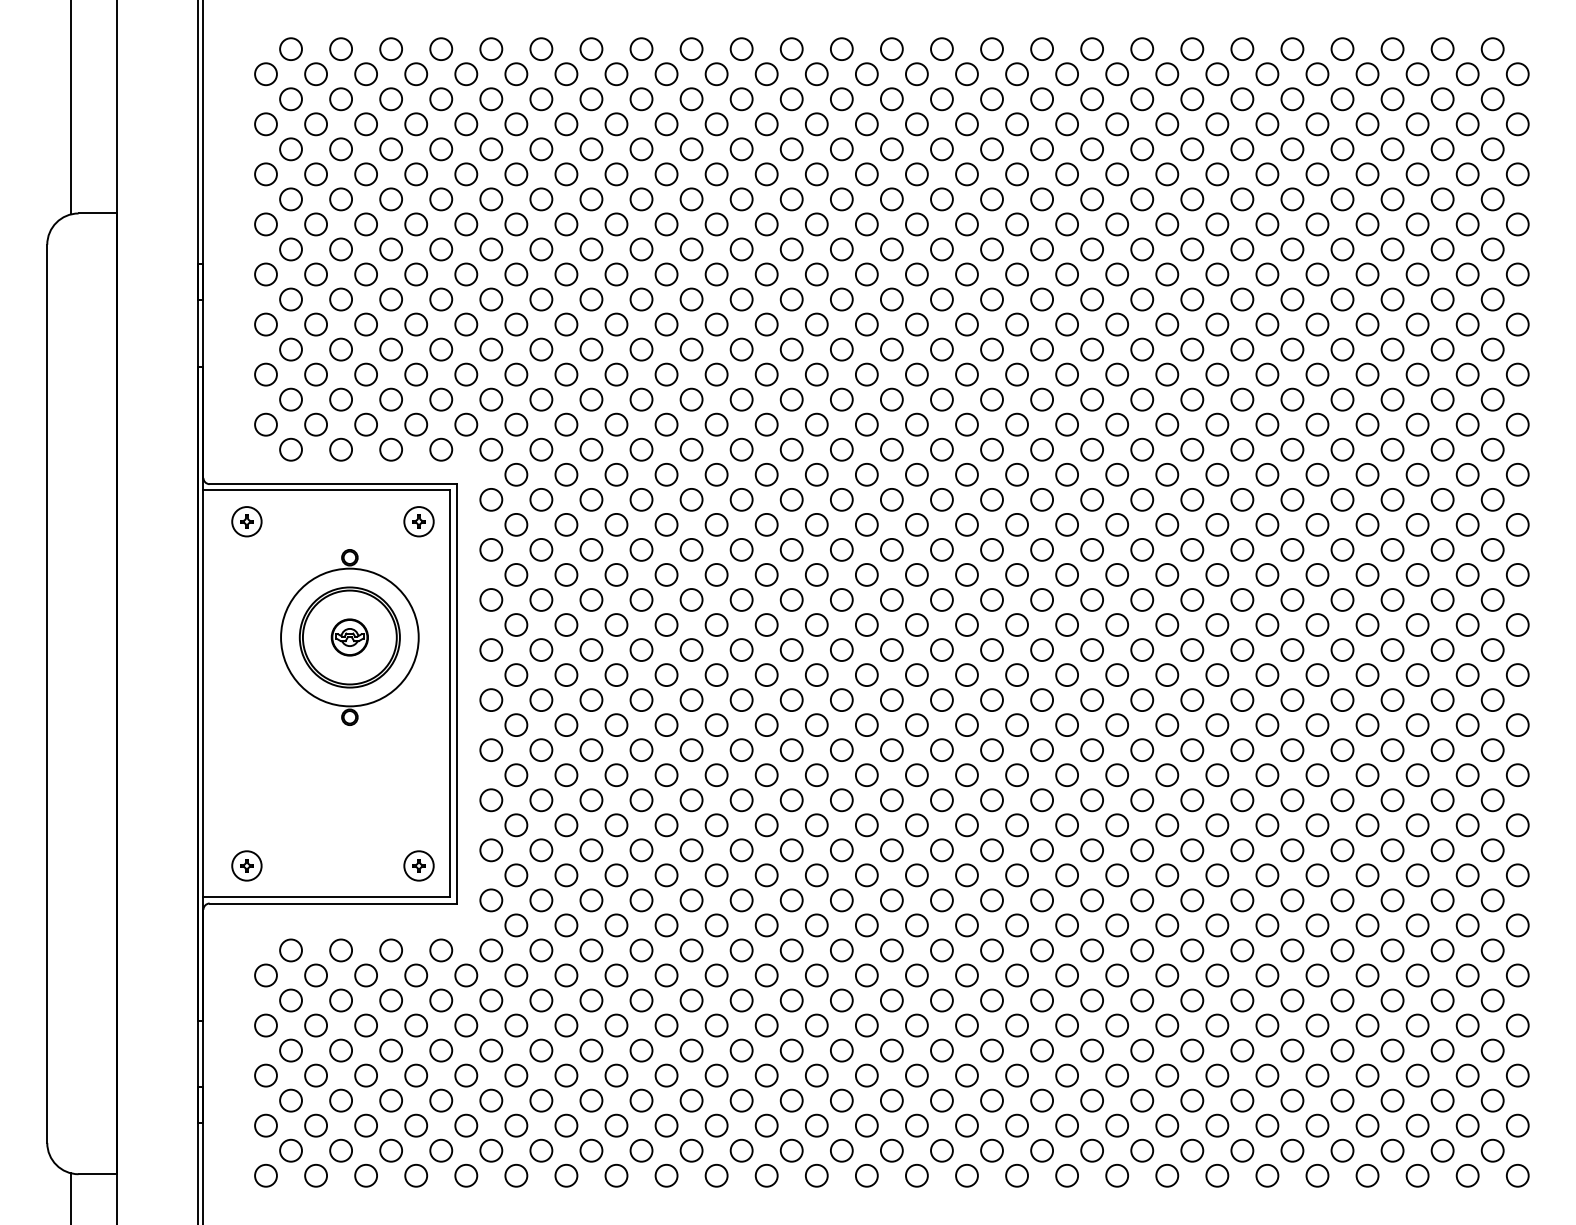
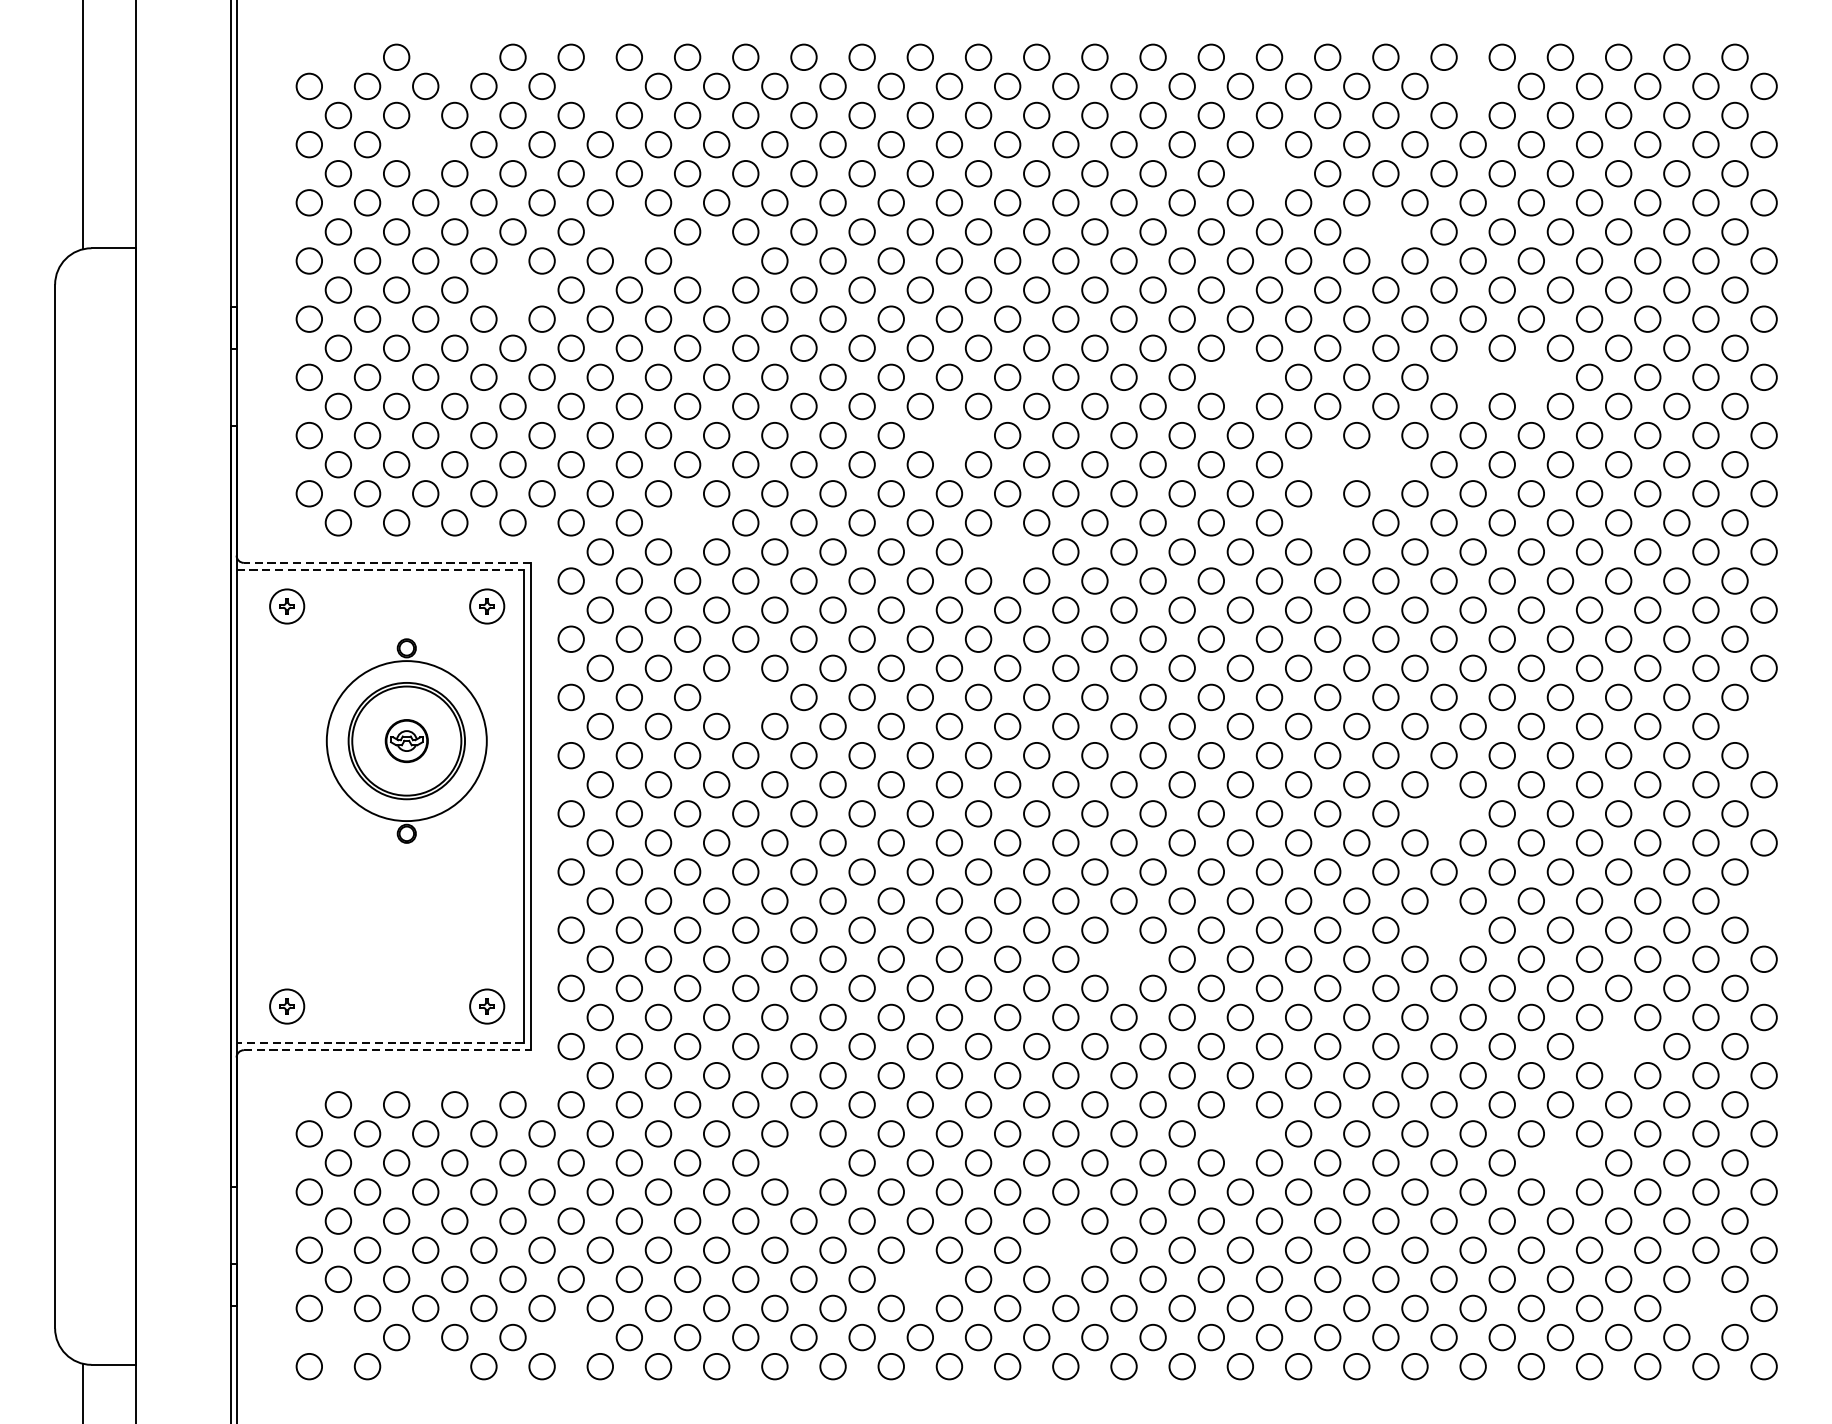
circle: (290, 48) -> (337, 56), removed
circle: (390, 48) -> (454, 56), removed
circle: (516, 74) -> (600, 86), removed
circle: (1267, 74) -> (1473, 86), removed
circle: (365, 124) -> (424, 144), removed
circle: (1091, 149) -> (1268, 173), removed
circle: (541, 199) -> (629, 232), removed
circle: (1192, 199) -> (1386, 232), removed
circle: (616, 224) -> (716, 261), removed
circle: (441, 249) -> (513, 290), removed
circle: (1066, 324) -> (1239, 377), removed
circle: (1267, 324) -> (1473, 377), removed
circle: (1317, 324) -> (1531, 377), removed
circle: (816, 374) -> (949, 435), removed
circle: (1142, 399) -> (1327, 464), removed
circle: (1192, 399) -> (1386, 464), removed
circle: (591, 449) -> (687, 522), removed
circle: (1142, 449) -> (1327, 522), removed
circle: (866, 474) -> (1007, 551), removed
line: (333, 484) -> (387, 563), solid -> dashed
line: (327, 490) -> (380, 570), solid -> dashed
circle: (641, 599) -> (745, 696), removed
circle: (1517, 624) -> (1763, 725), removed
circle: (1242, 699) -> (1444, 813), removed
circle: (1517, 775) -> (1763, 901), removed
circle: (1242, 800) -> (1444, 930), removed
circle: (966, 825) -> (1123, 959), removed
line: (326, 897) -> (379, 1043), solid -> dashed
circle: (1392, 900) -> (1618, 1046), removed
line: (333, 903) -> (387, 1050), solid -> dashed
circle: (1066, 975) -> (1239, 1133), removed
circle: (691, 1000) -> (803, 1162), removed
circle: (1342, 1000) -> (1560, 1162), removed
circle: (916, 1075) -> (1065, 1250), removed
circle: (791, 1100) -> (920, 1279), removed
circle: (1467, 1125) -> (1705, 1308), removed
circle: (290, 1150) -> (337, 1337), removed
circle: (491, 1150) -> (571, 1337), removed
circle: (365, 1175) -> (424, 1366), removed

